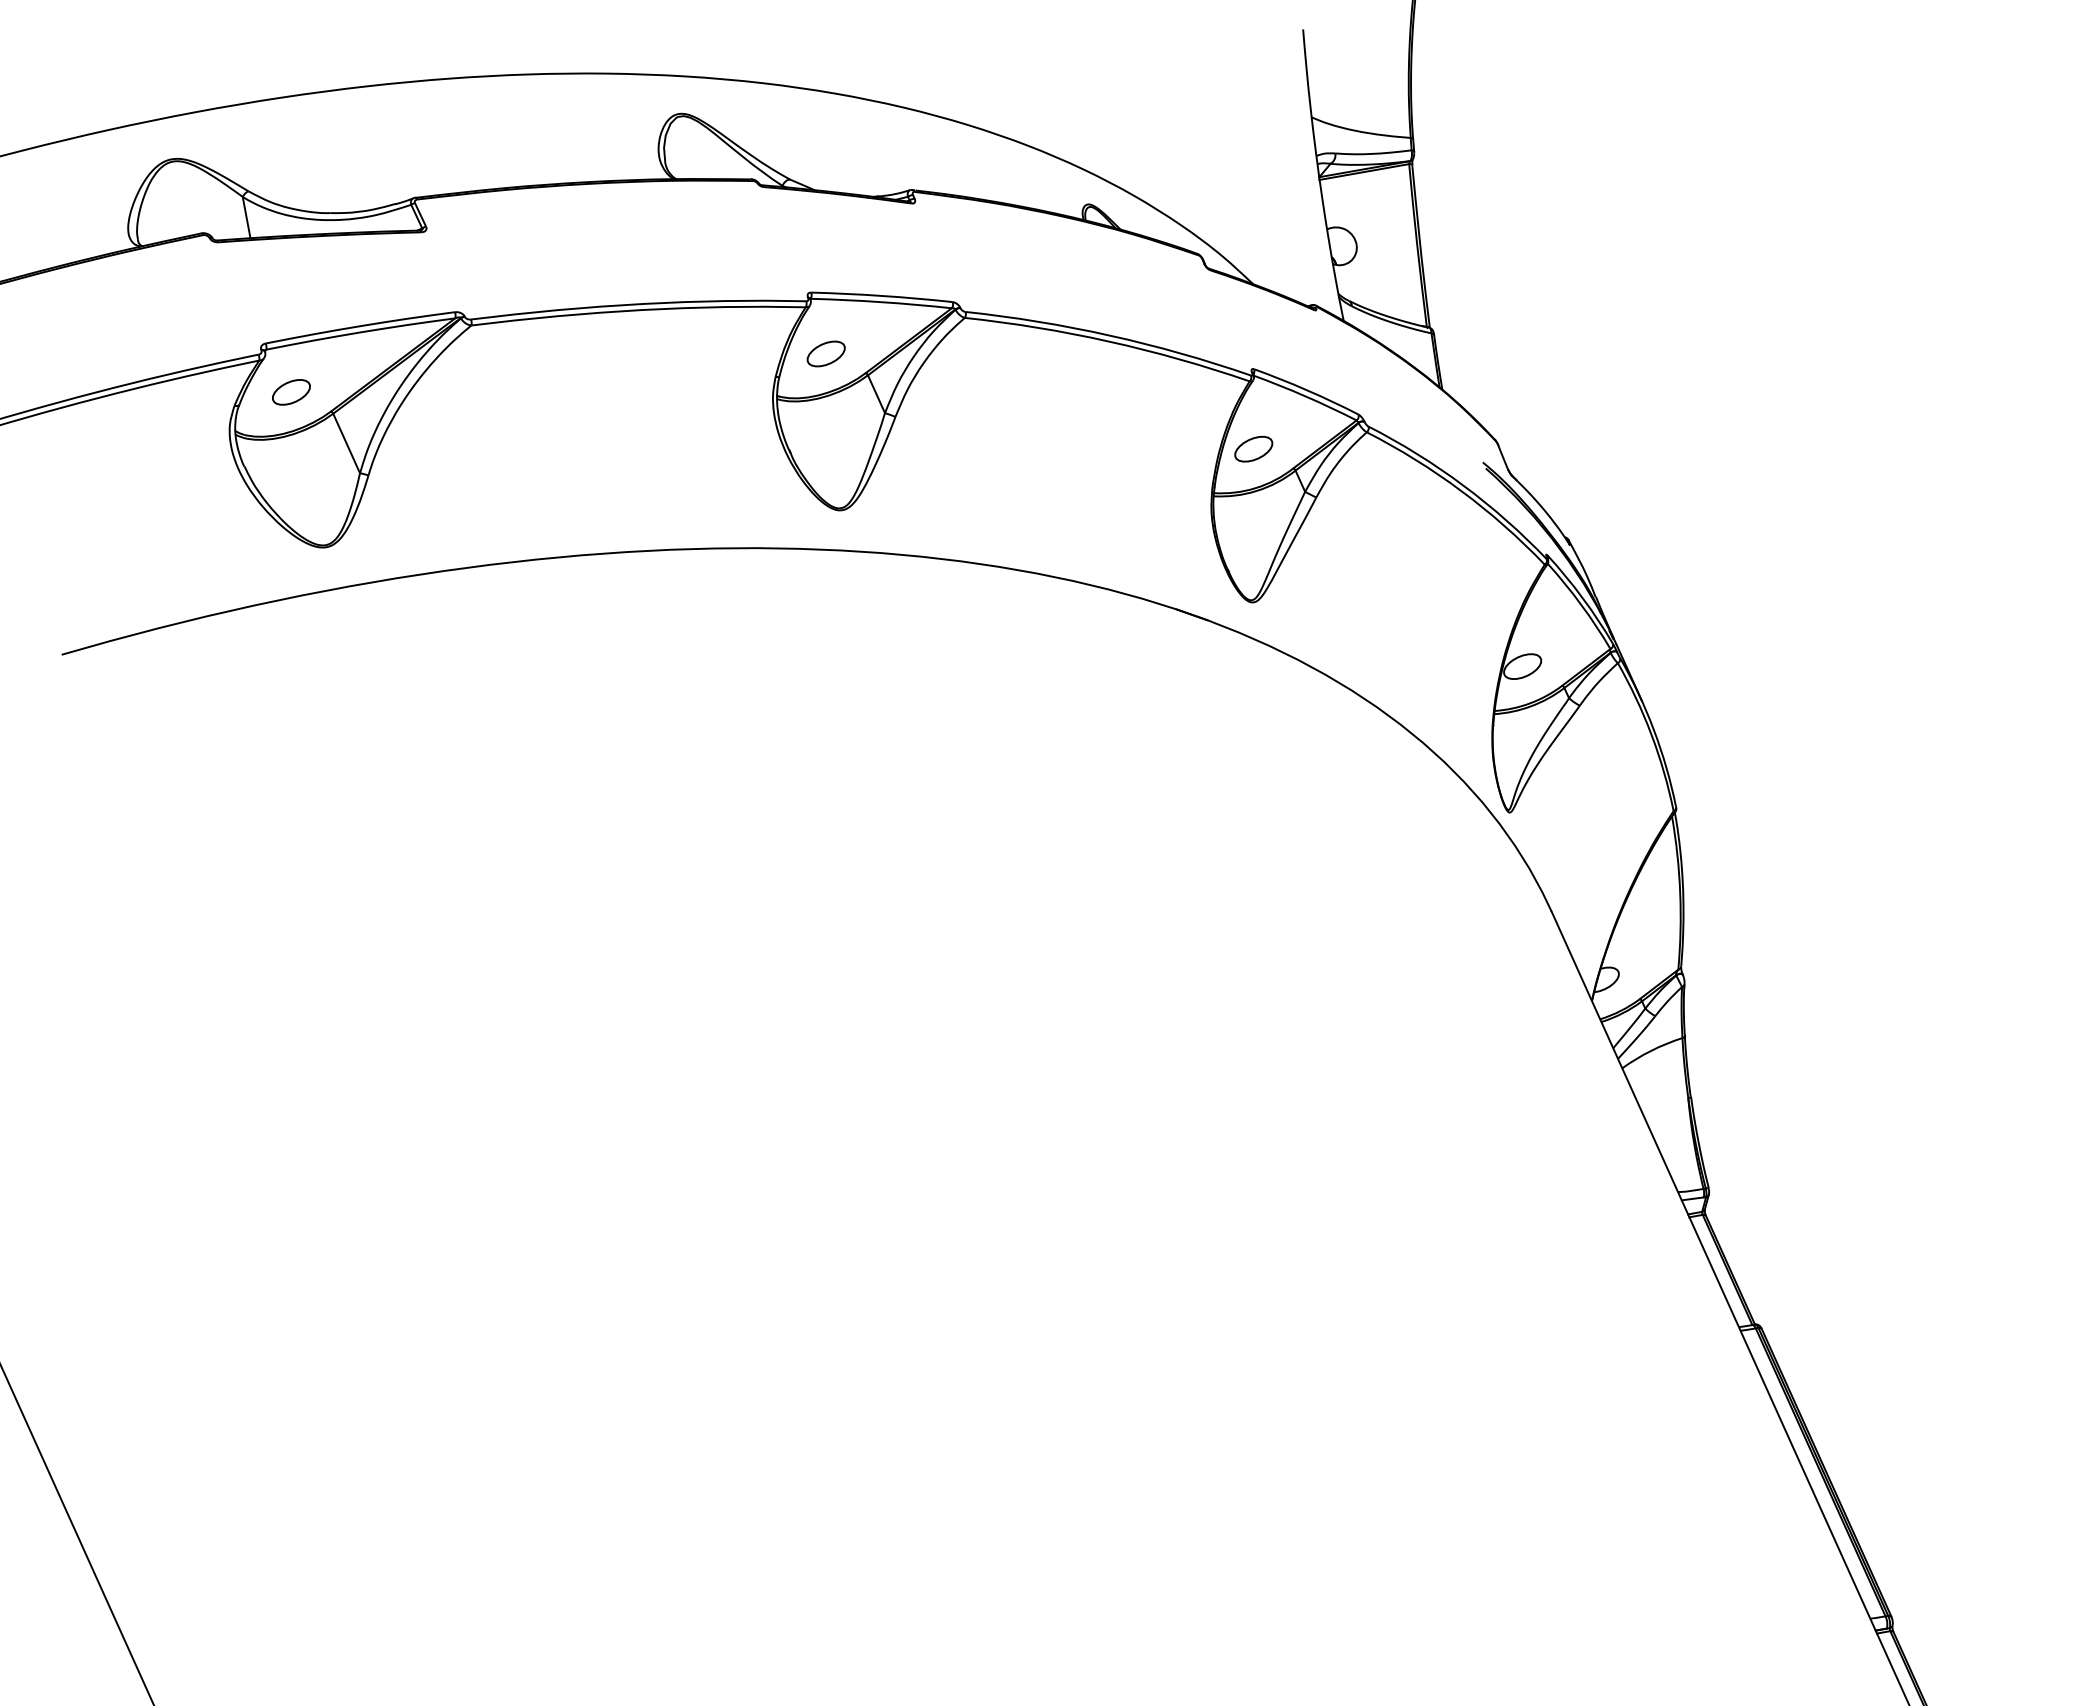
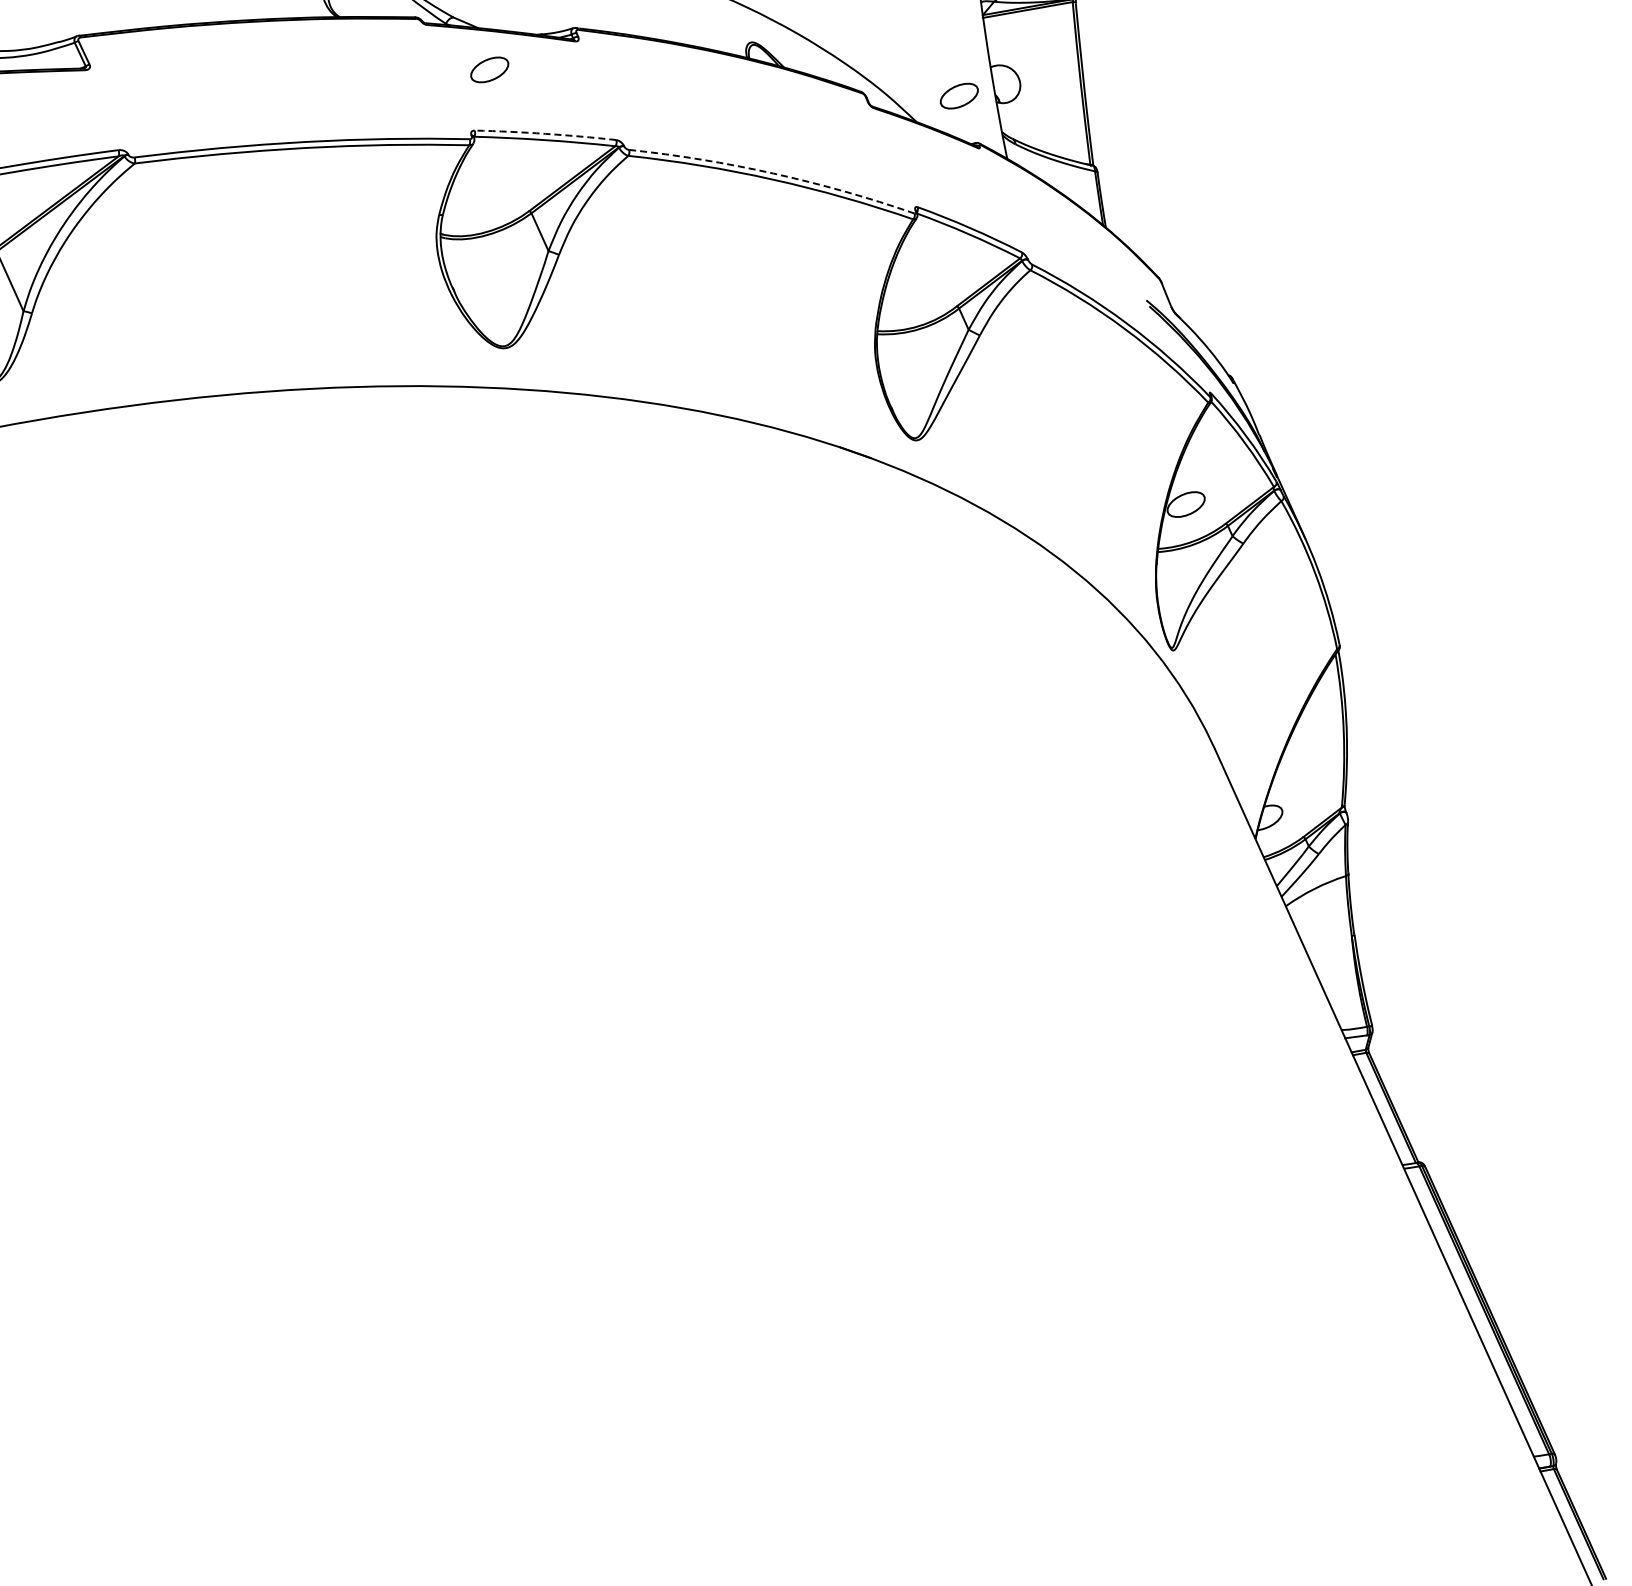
arc: (882, 295) -> (546, 133), solid -> dashed
arc: (1110, 335) -> (774, 173), solid -> dashed
part: (825, 353) -> (489, 69), moved
part: (1253, 448) -> (959, 95), moved

